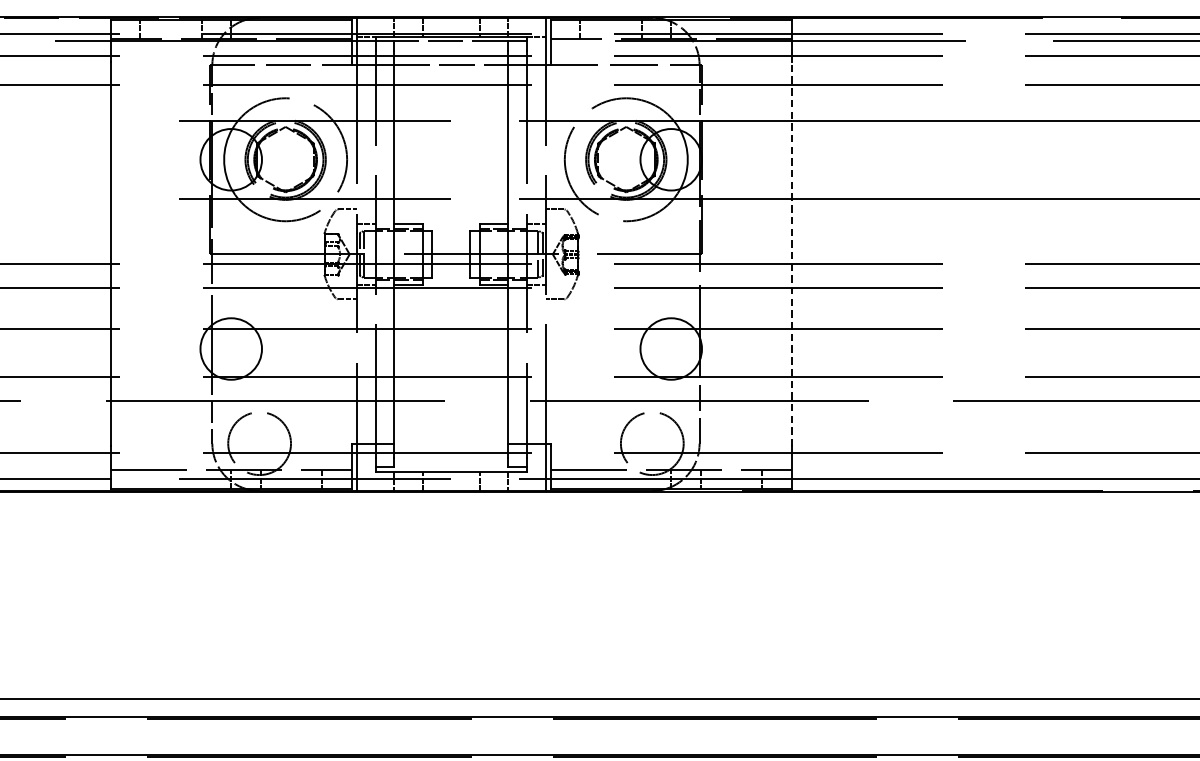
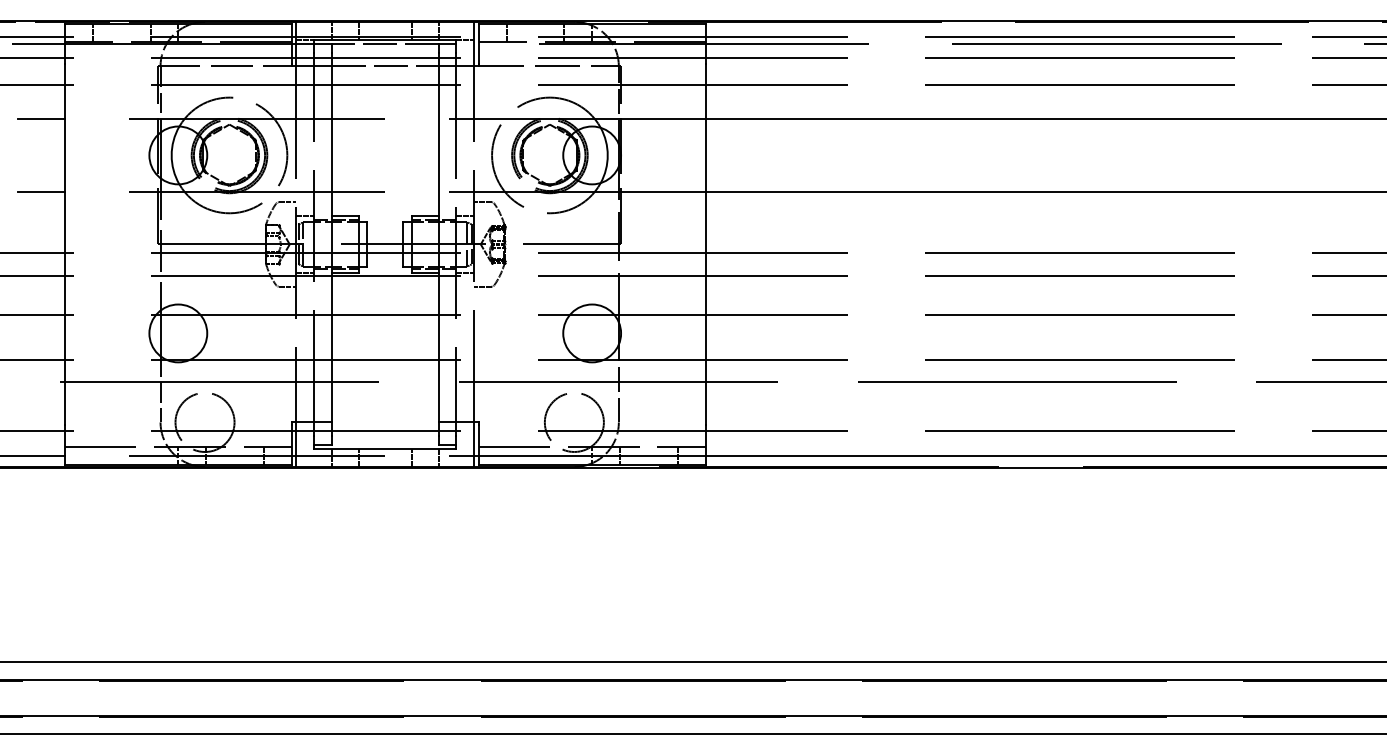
line: (85, 120) -> (41, 118), added
line: (85, 198) -> (41, 191), added
line: (791, 254) -> (705, 244), dashed -> solid

